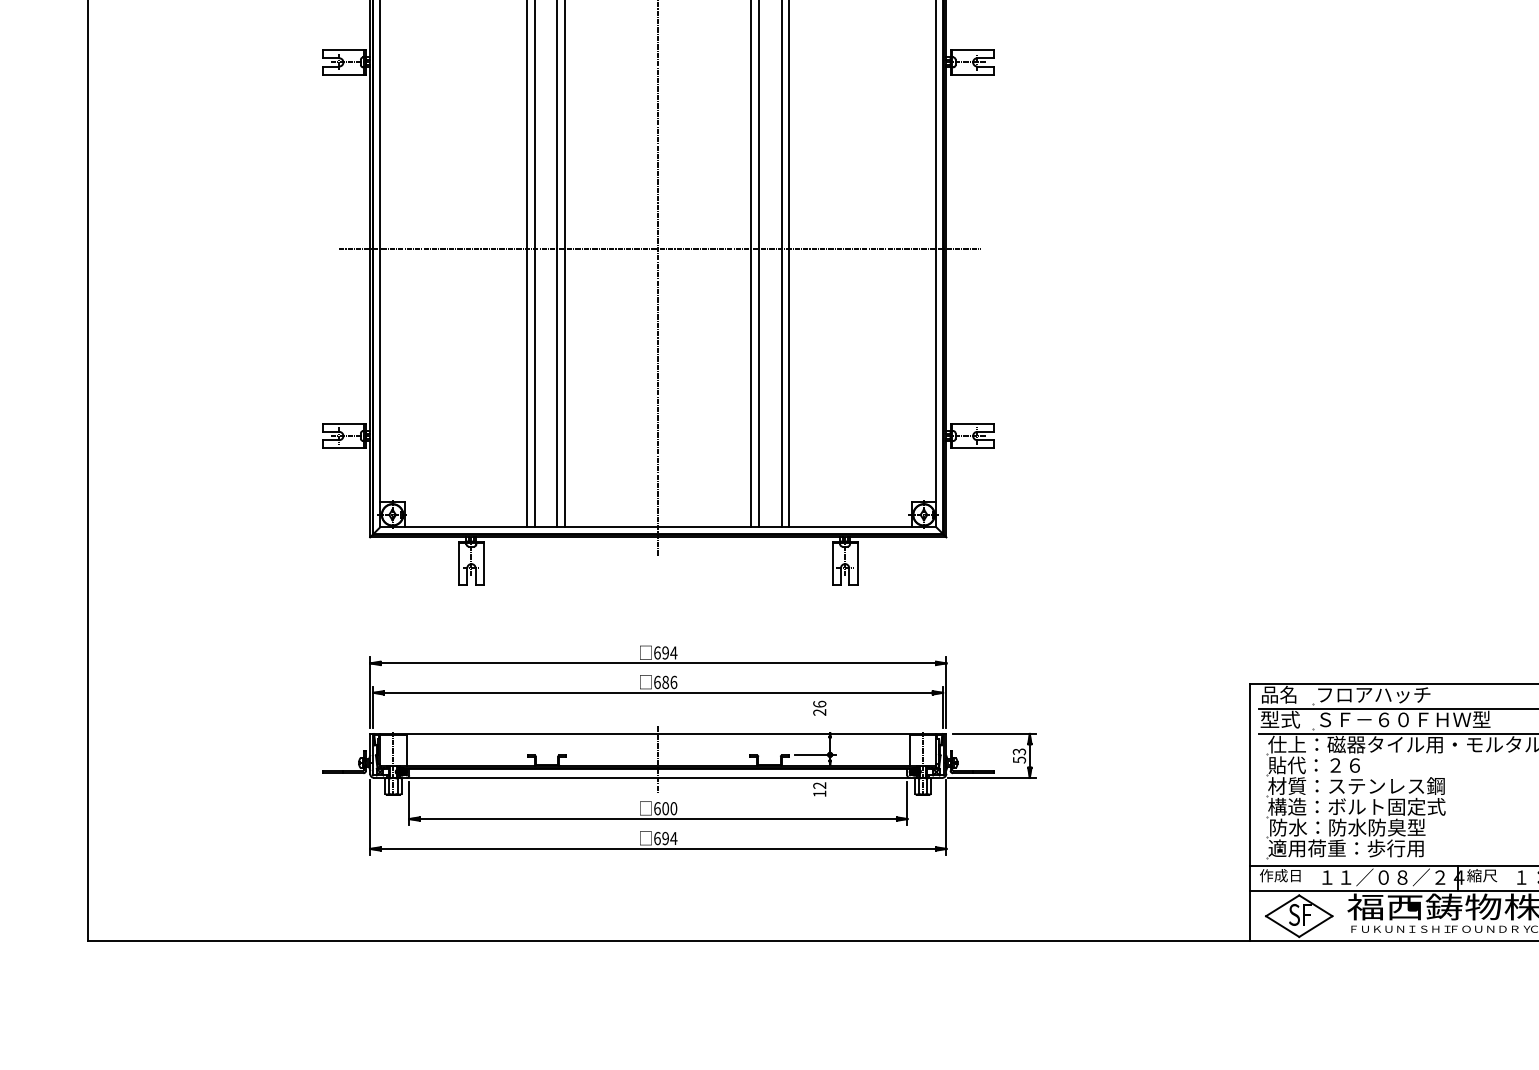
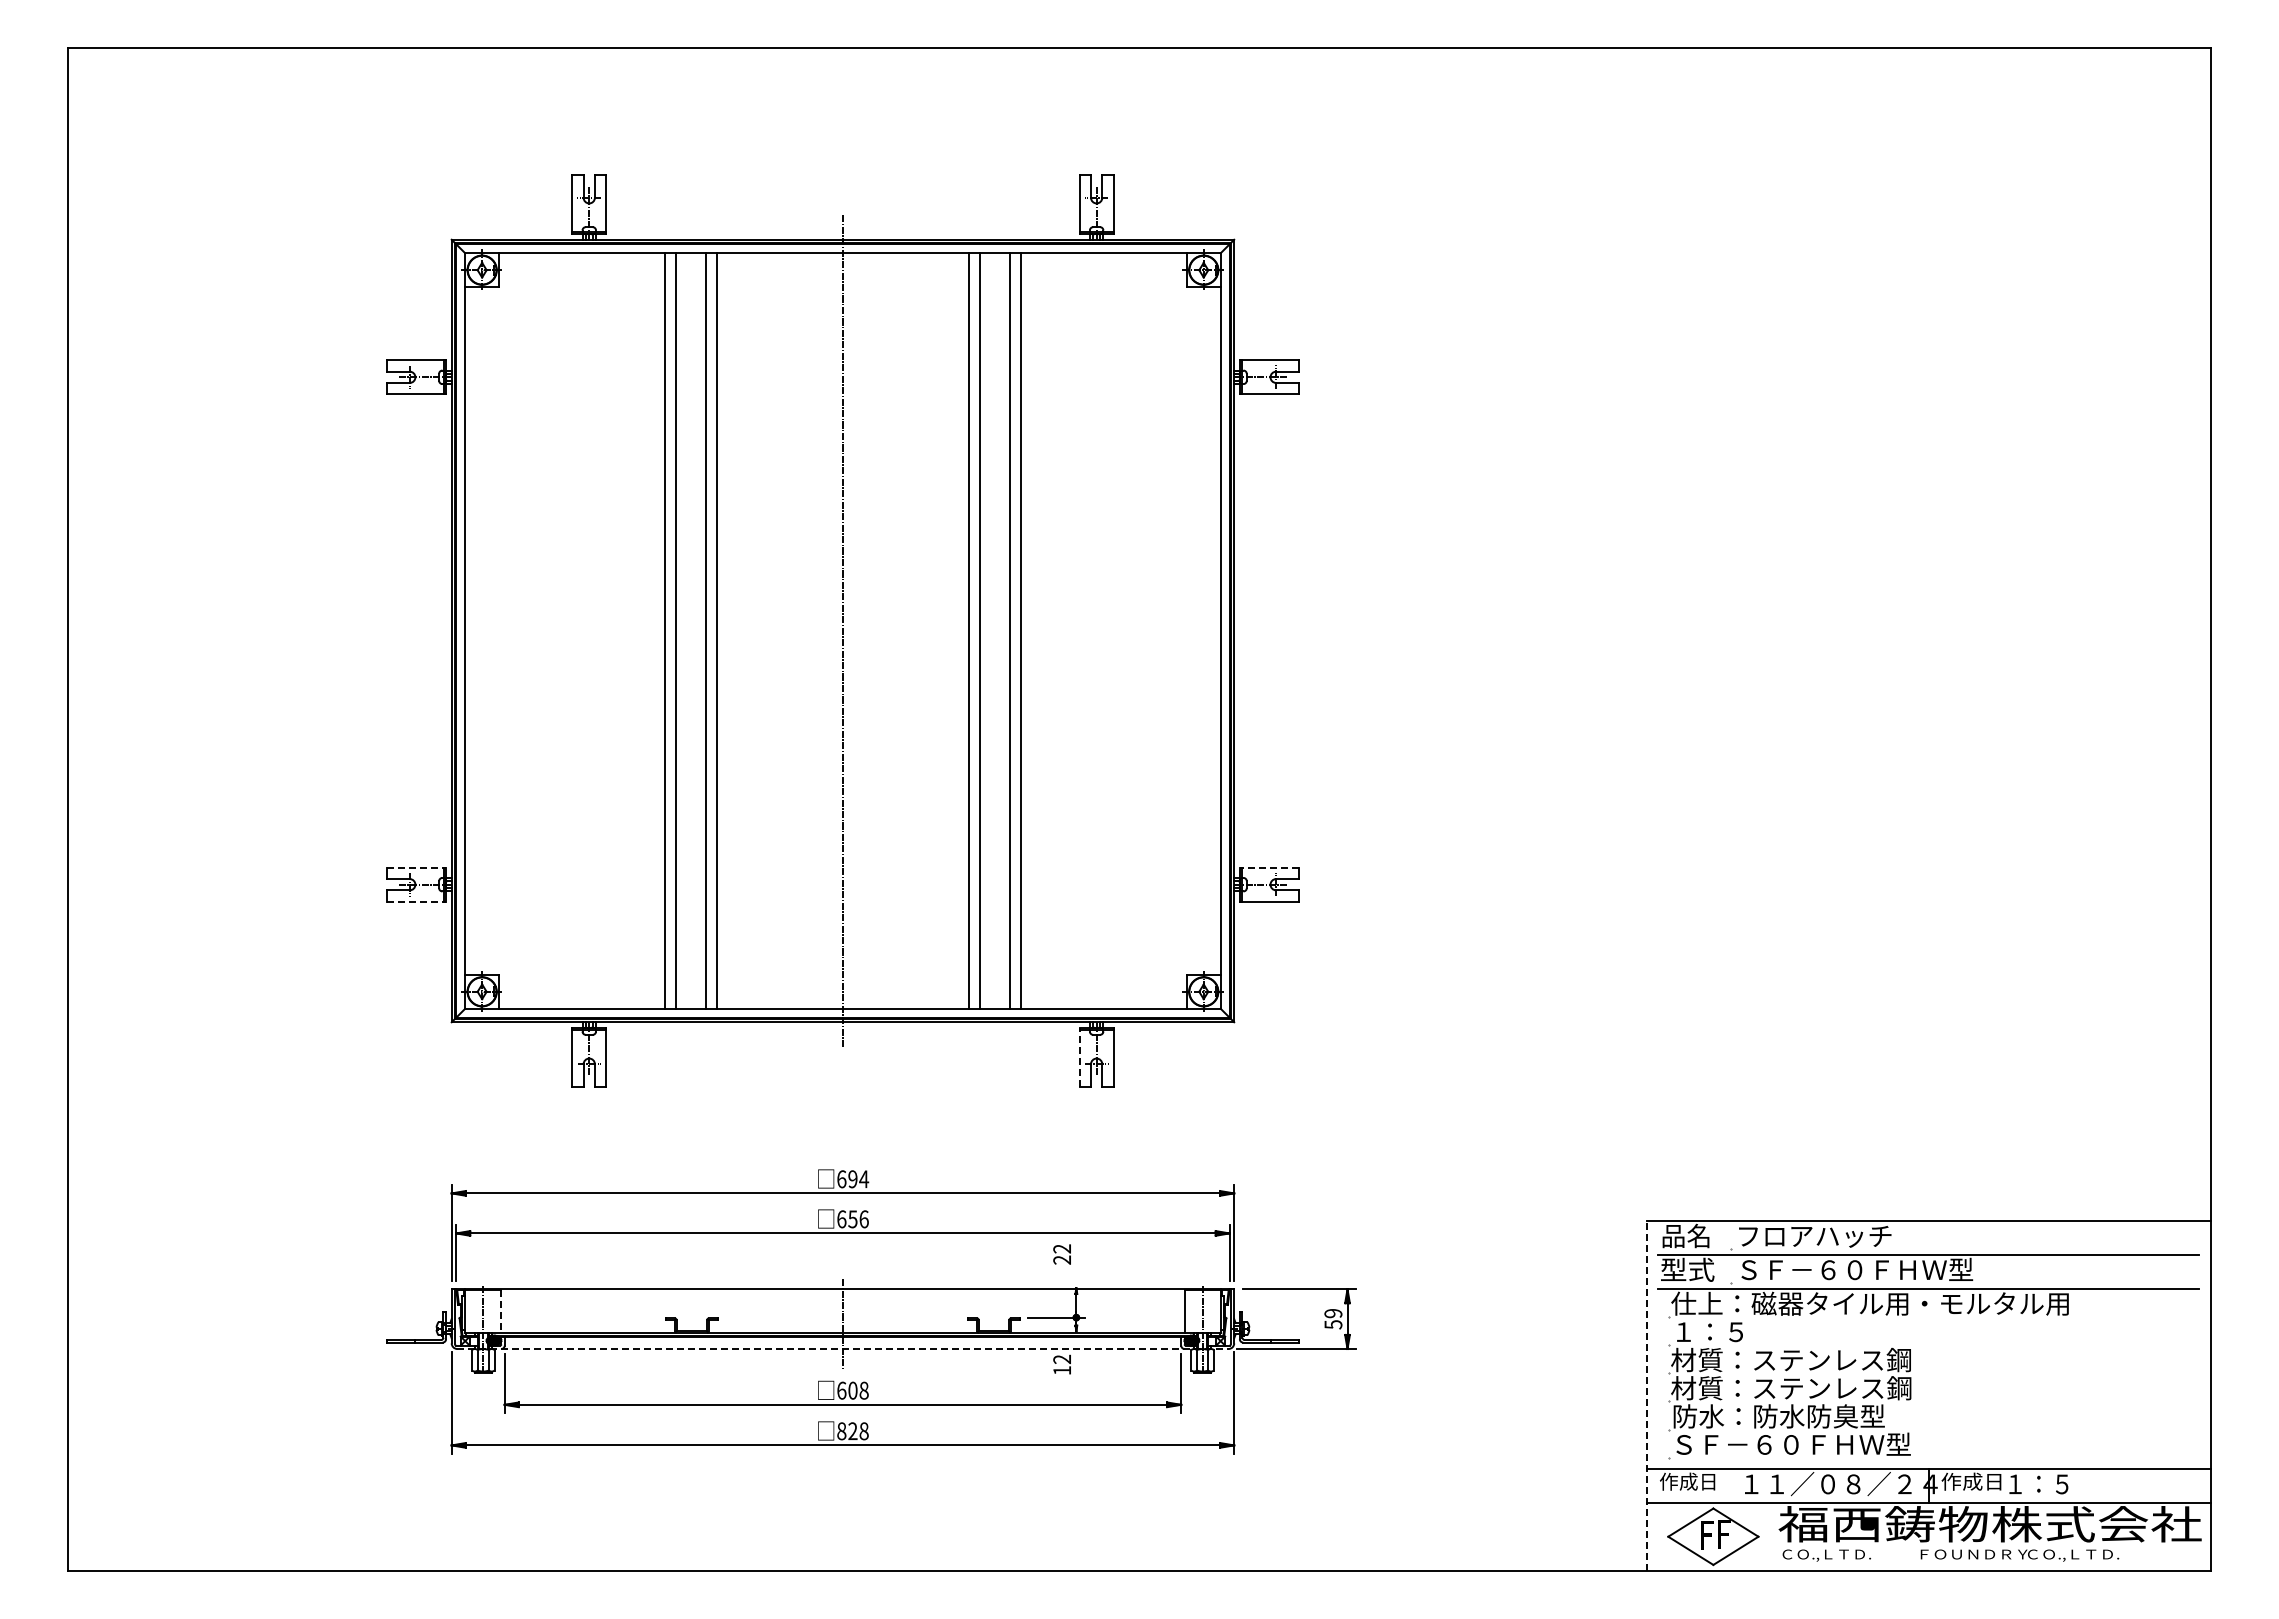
line: (660, 249) -> (845, 631), removed
line: (344, 423) -> (416, 867), solid -> dashed
line: (971, 423) -> (1268, 867), solid -> dashed
line: (344, 448) -> (416, 901), solid -> dashed
line: (832, 562) -> (1079, 1056), solid -> dashed
text: (665, 682) -> (852, 1219), 686 -> 656
text: (819, 703) -> (1062, 1248), 26 -> 22
line: (406, 750) -> (501, 1311), solid -> dashed
text: (1019, 751) -> (1333, 1313), 53 -> 59
text: (1314, 765) -> (1733, 1331), 貼代：２６ -> １：５
line: (657, 778) -> (842, 1349), solid -> dashed
text: (1356, 807) -> (1791, 1388), 構造：ボルト固定式 -> 材質：ステンレス鋼
text: (673, 808) -> (863, 1390), 600 -> 608
line: (1250, 812) -> (1646, 1395), solid -> dashed
text: (666, 838) -> (853, 1431), 694 -> 828
text: (1356, 848) -> (1790, 1444), 適用荷重：歩行用 -> ＳＦ－６０ＦＨＷ型
text: (1489, 875) -> (1971, 1481), 縮尺 -> 作成日
text: (1294, 915) -> (1706, 1535), S -> F
text: (1400, 930) -> (1850, 1555), ＦＵＫＵＮＩＳＨＩ -> ＣＯ.,ＬＴＤ.

